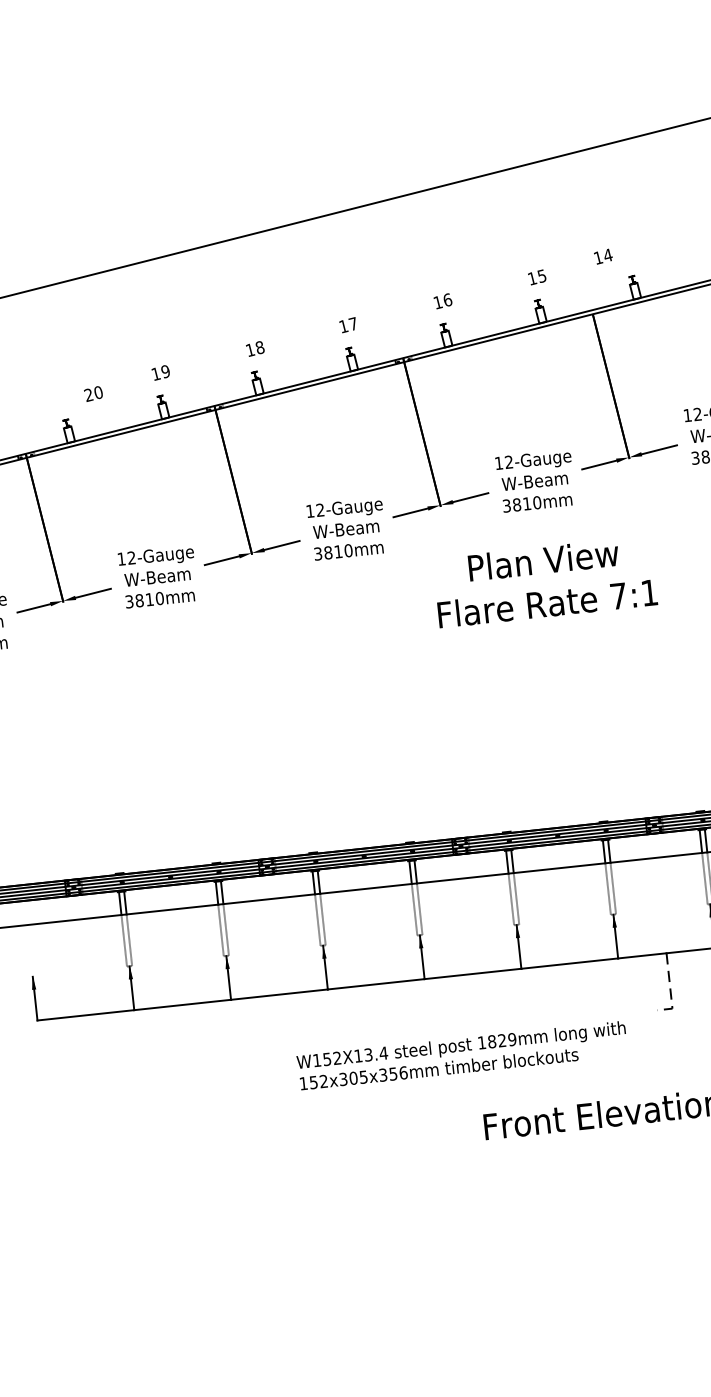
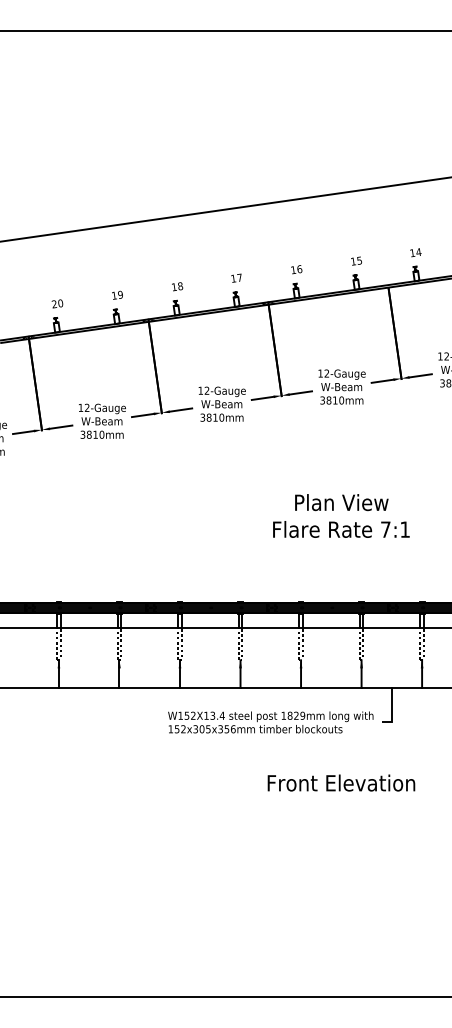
text: (602, 256) -> (415, 252), moved
text: (93, 393) -> (57, 303), moved
text: (545, 581) -> (341, 515), moved
line: (669, 989) -> (391, 710), dashed -> solid
text: (461, 1055) -> (270, 722), moved

